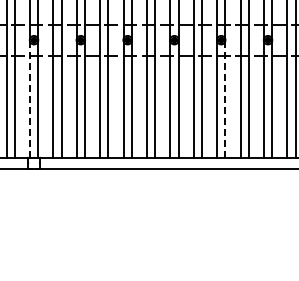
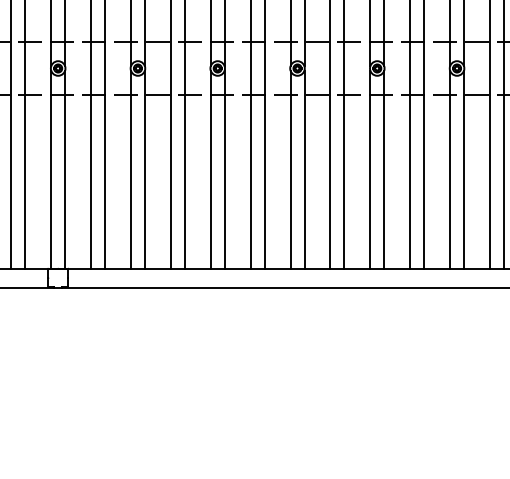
line: (29, 99) -> (50, 169), dashed -> solid
line: (225, 99) -> (384, 169), dashed -> solid

